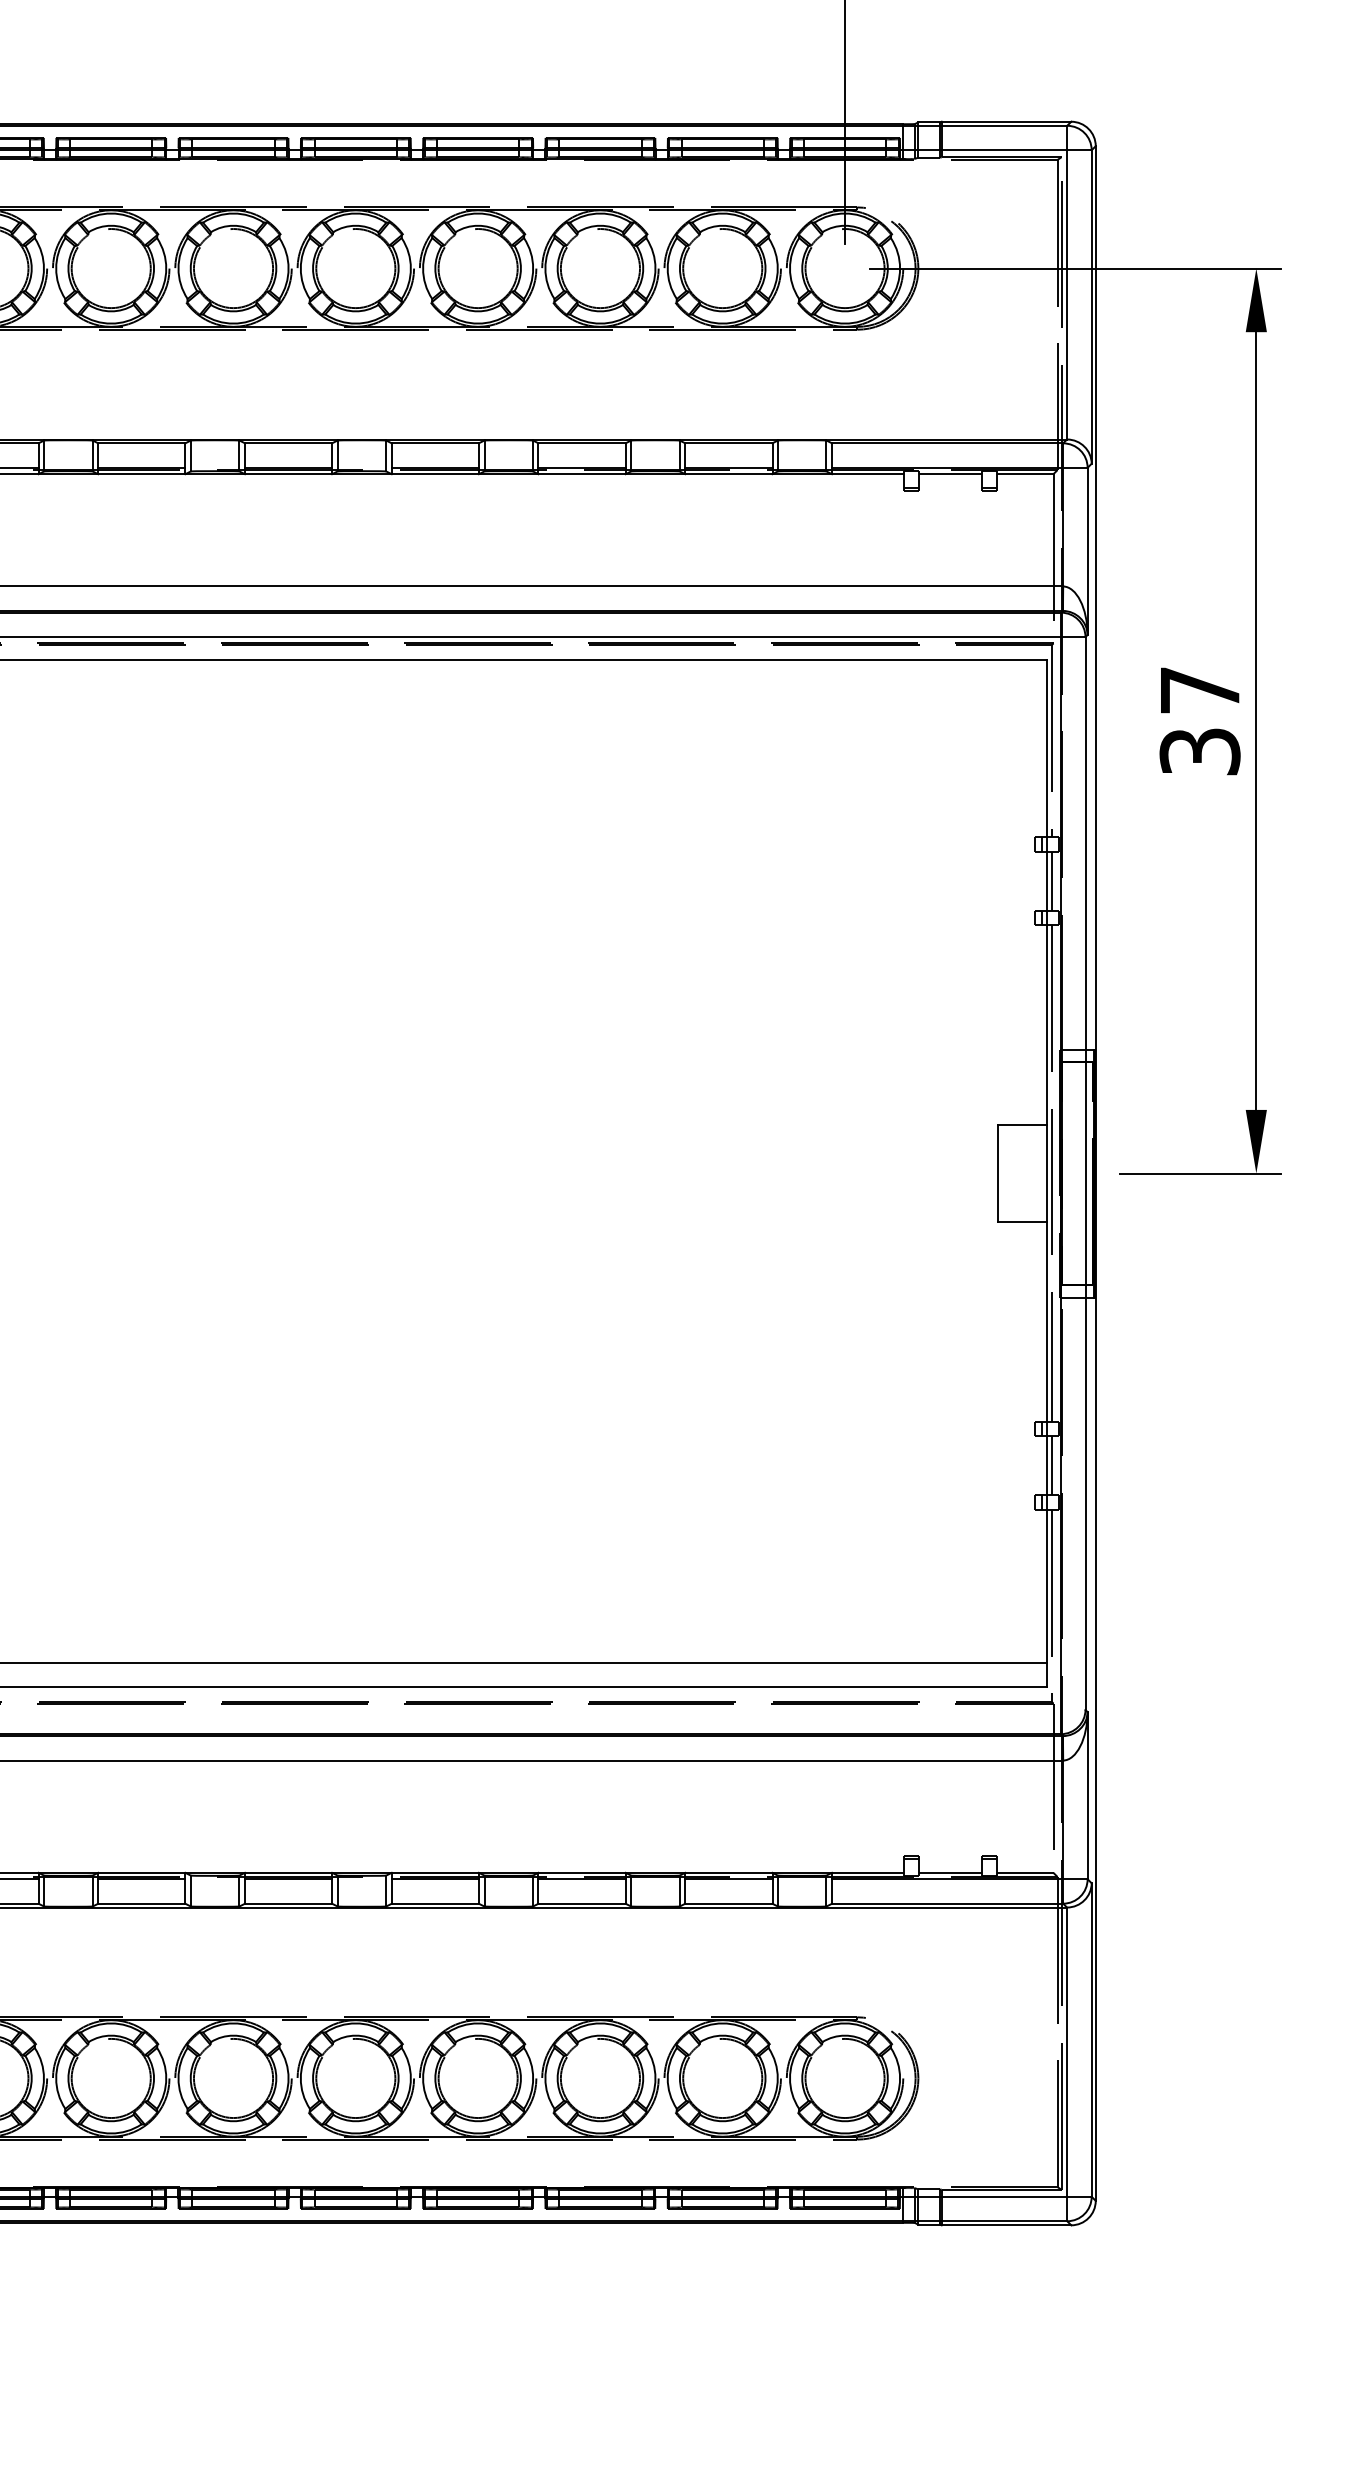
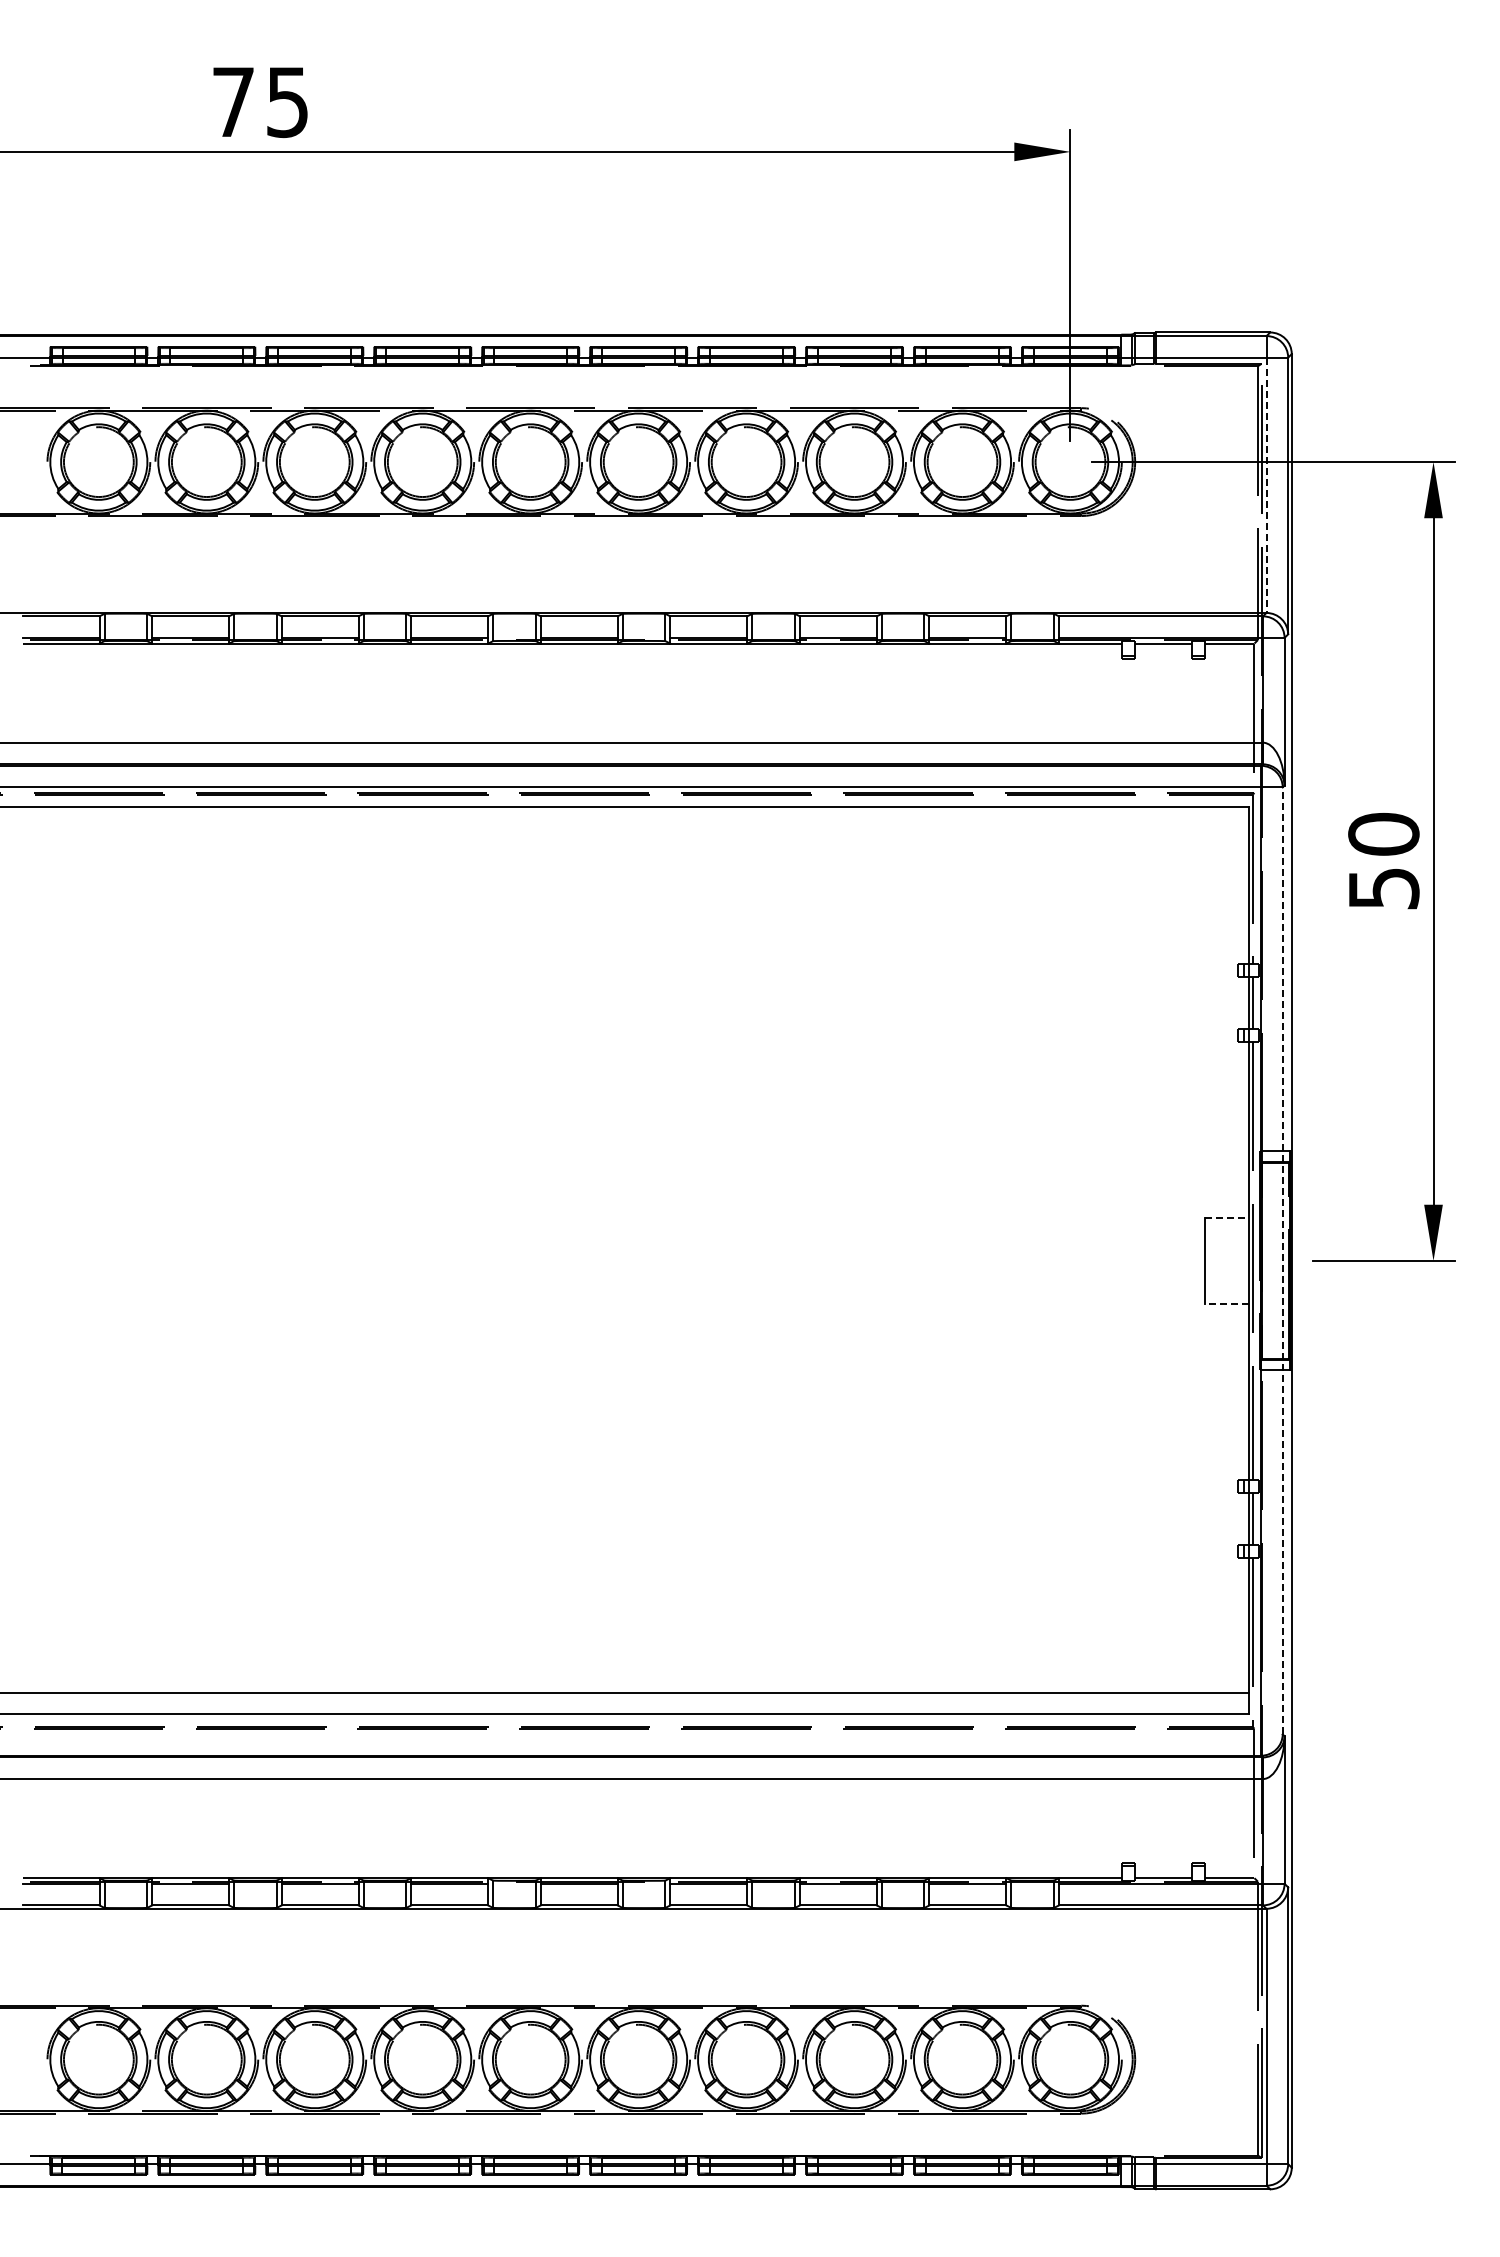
line: (1067, 295) -> (1266, 485), solid -> dashed
text: (1199, 719) -> (1383, 860), 37 -> 50
line: (1021, 1124) -> (1226, 1217), solid -> dashed
line: (1085, 1173) -> (1282, 1260), solid -> dashed
line: (1021, 1221) -> (1226, 1303), solid -> dashed

